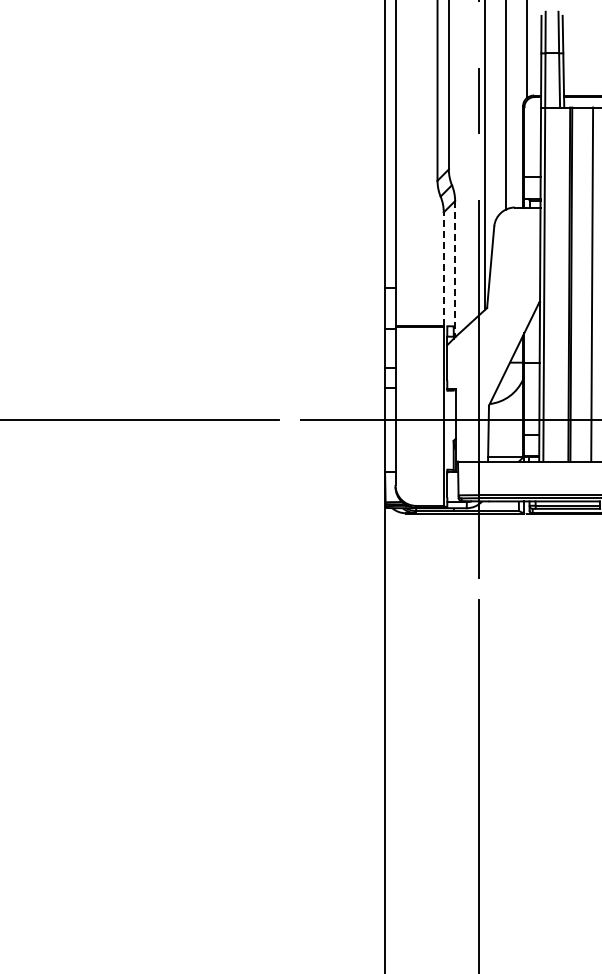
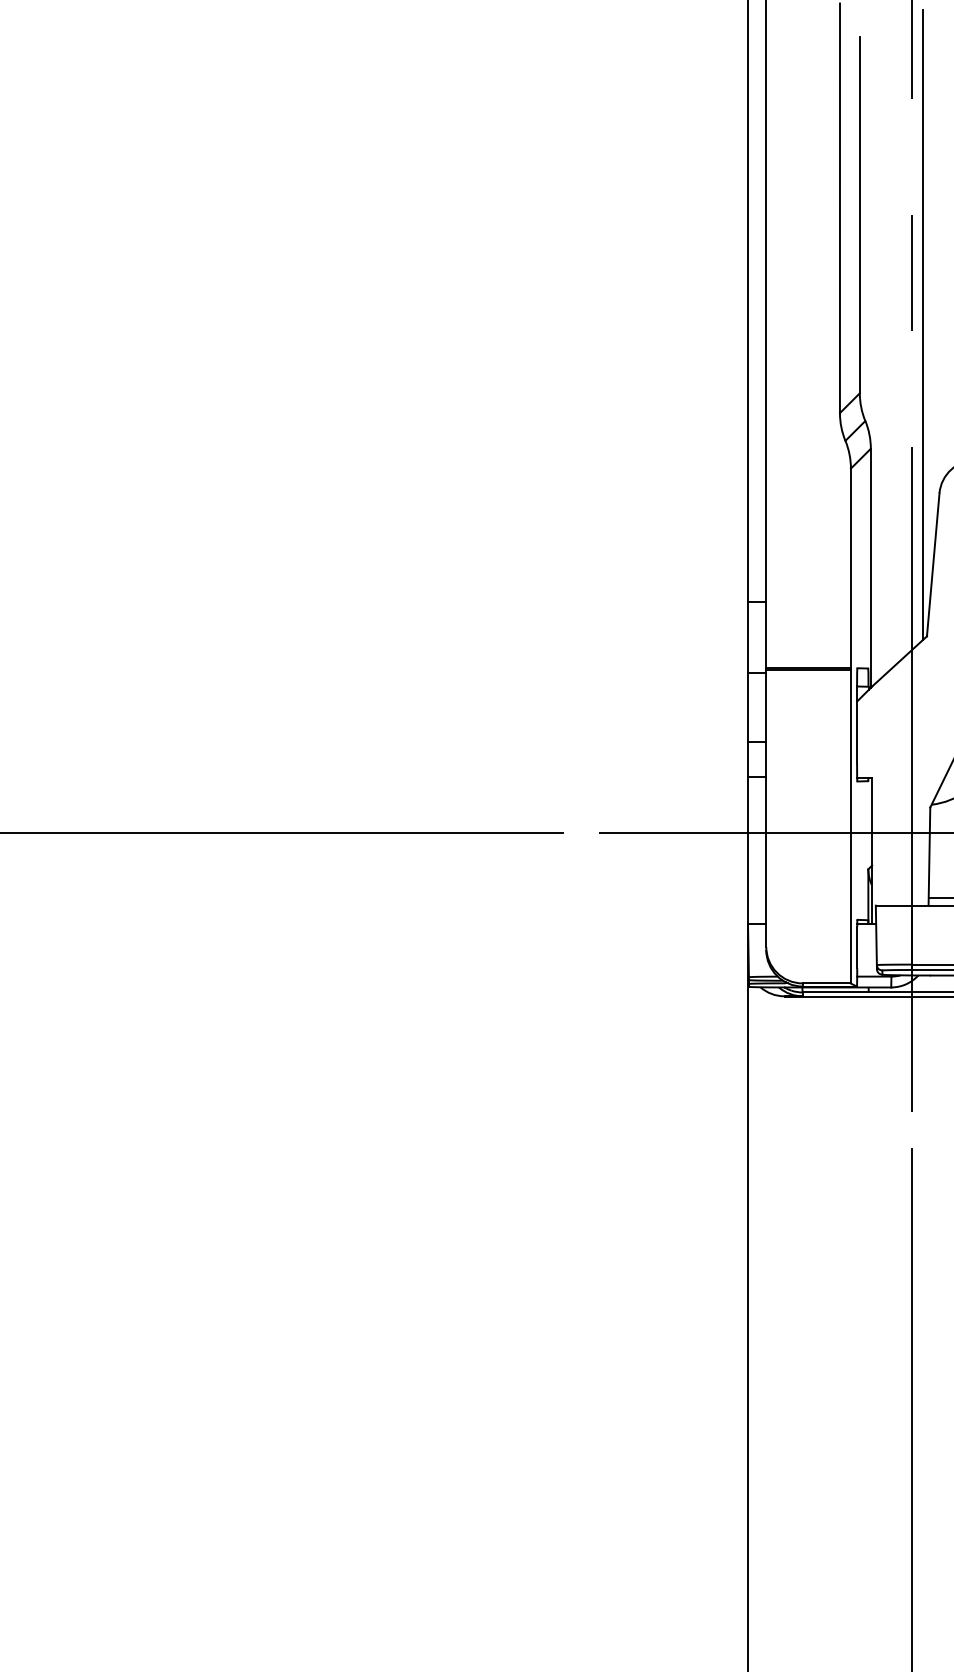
line: (443, 269) -> (850, 568), dashed -> solid
line: (455, 269) -> (871, 568), dashed -> solid

